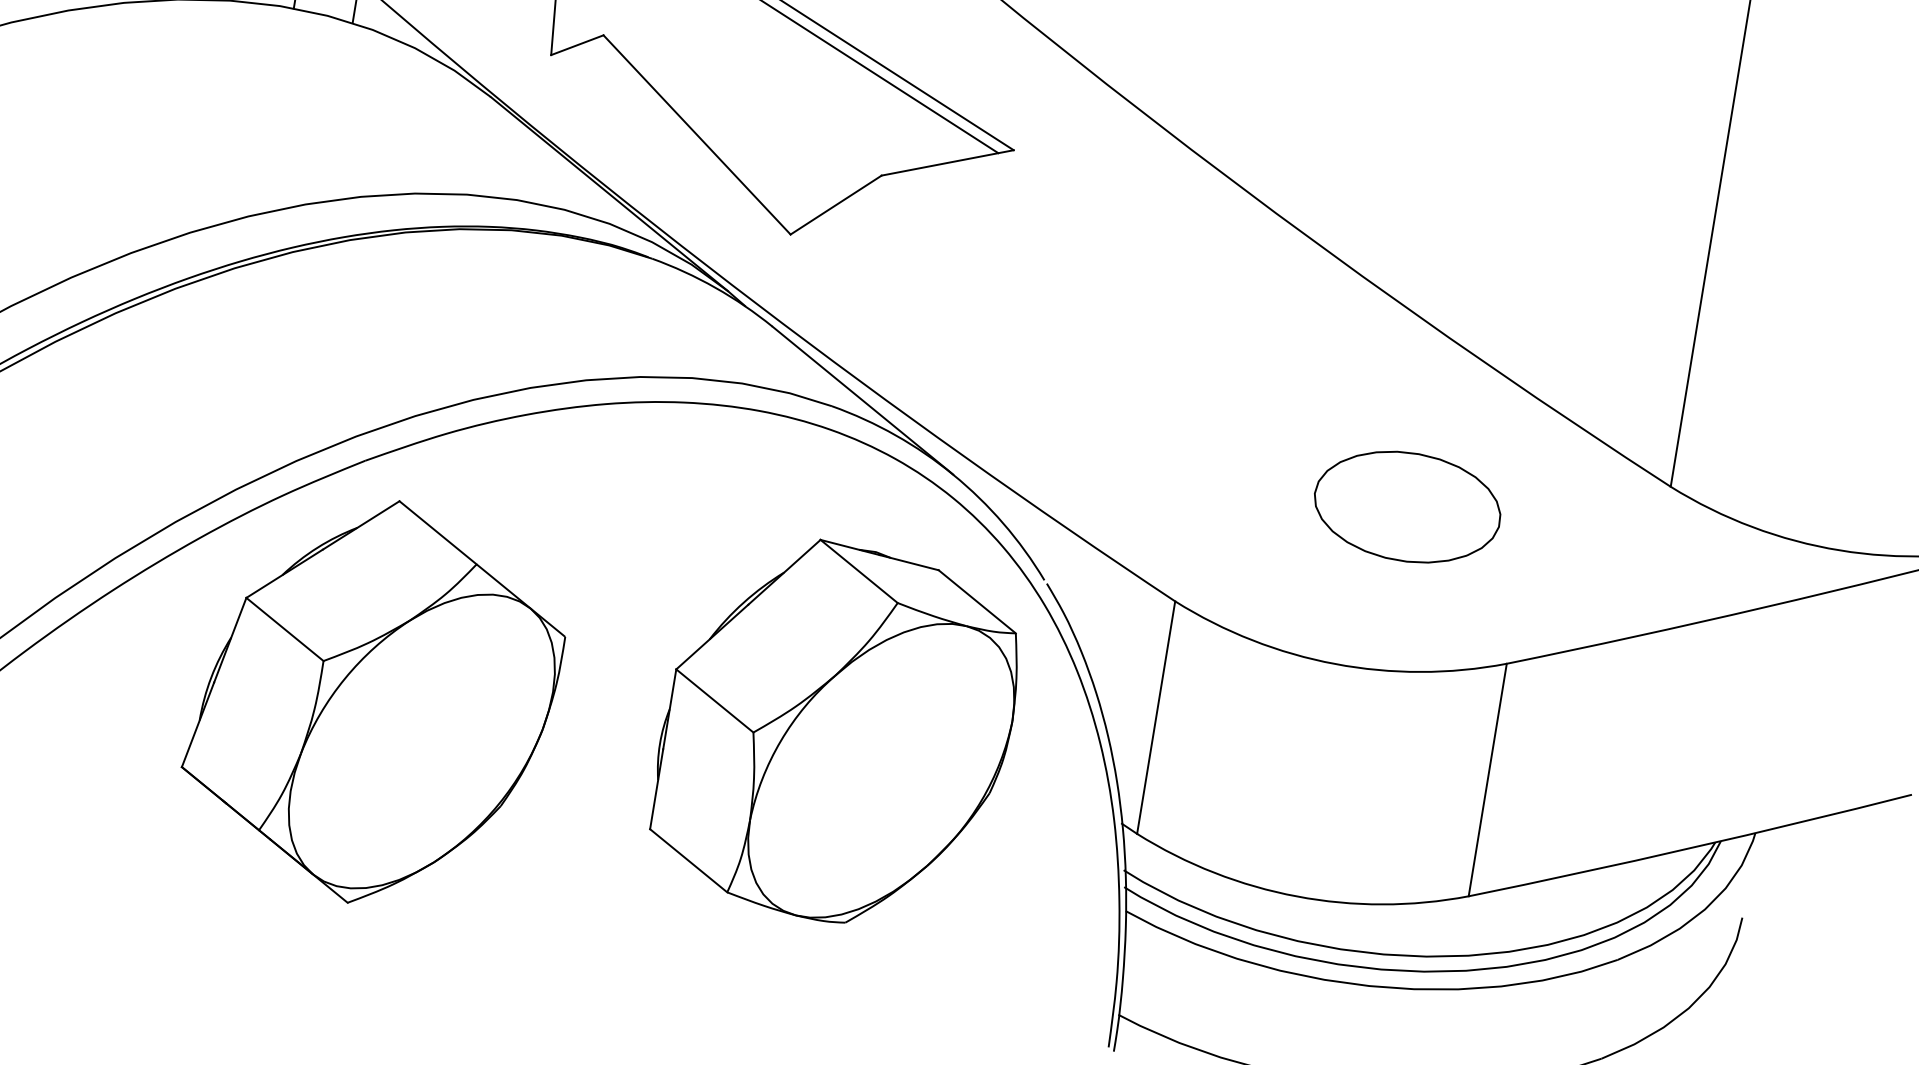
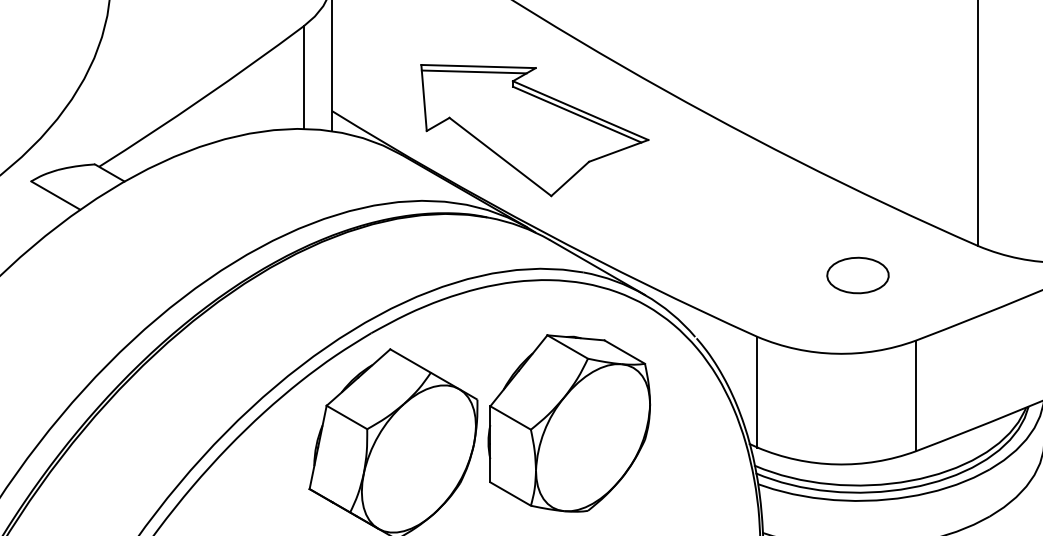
part: (1406, 506) -> (857, 275), size x0.7
part: (836, 732) -> (569, 423), moved

